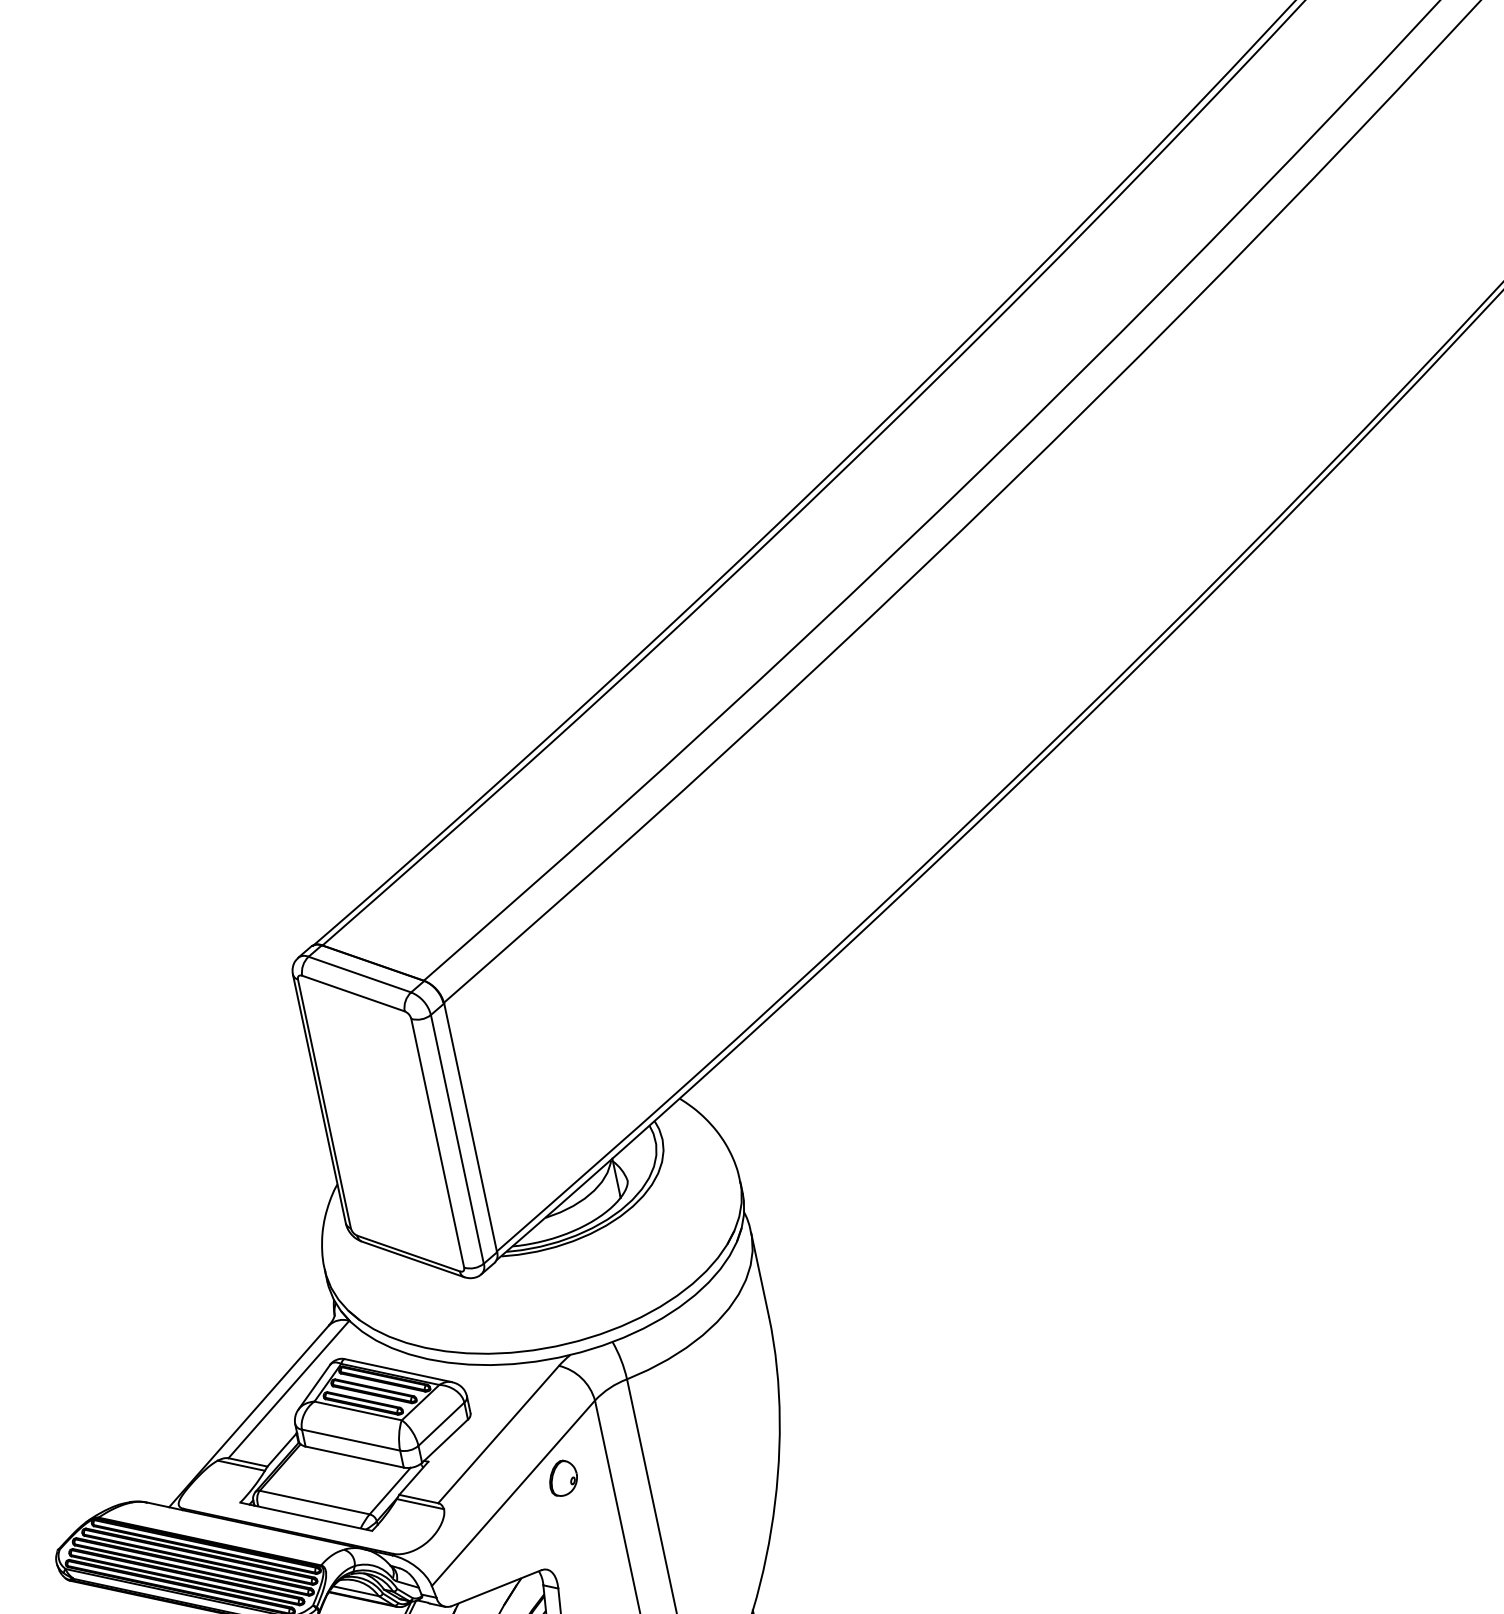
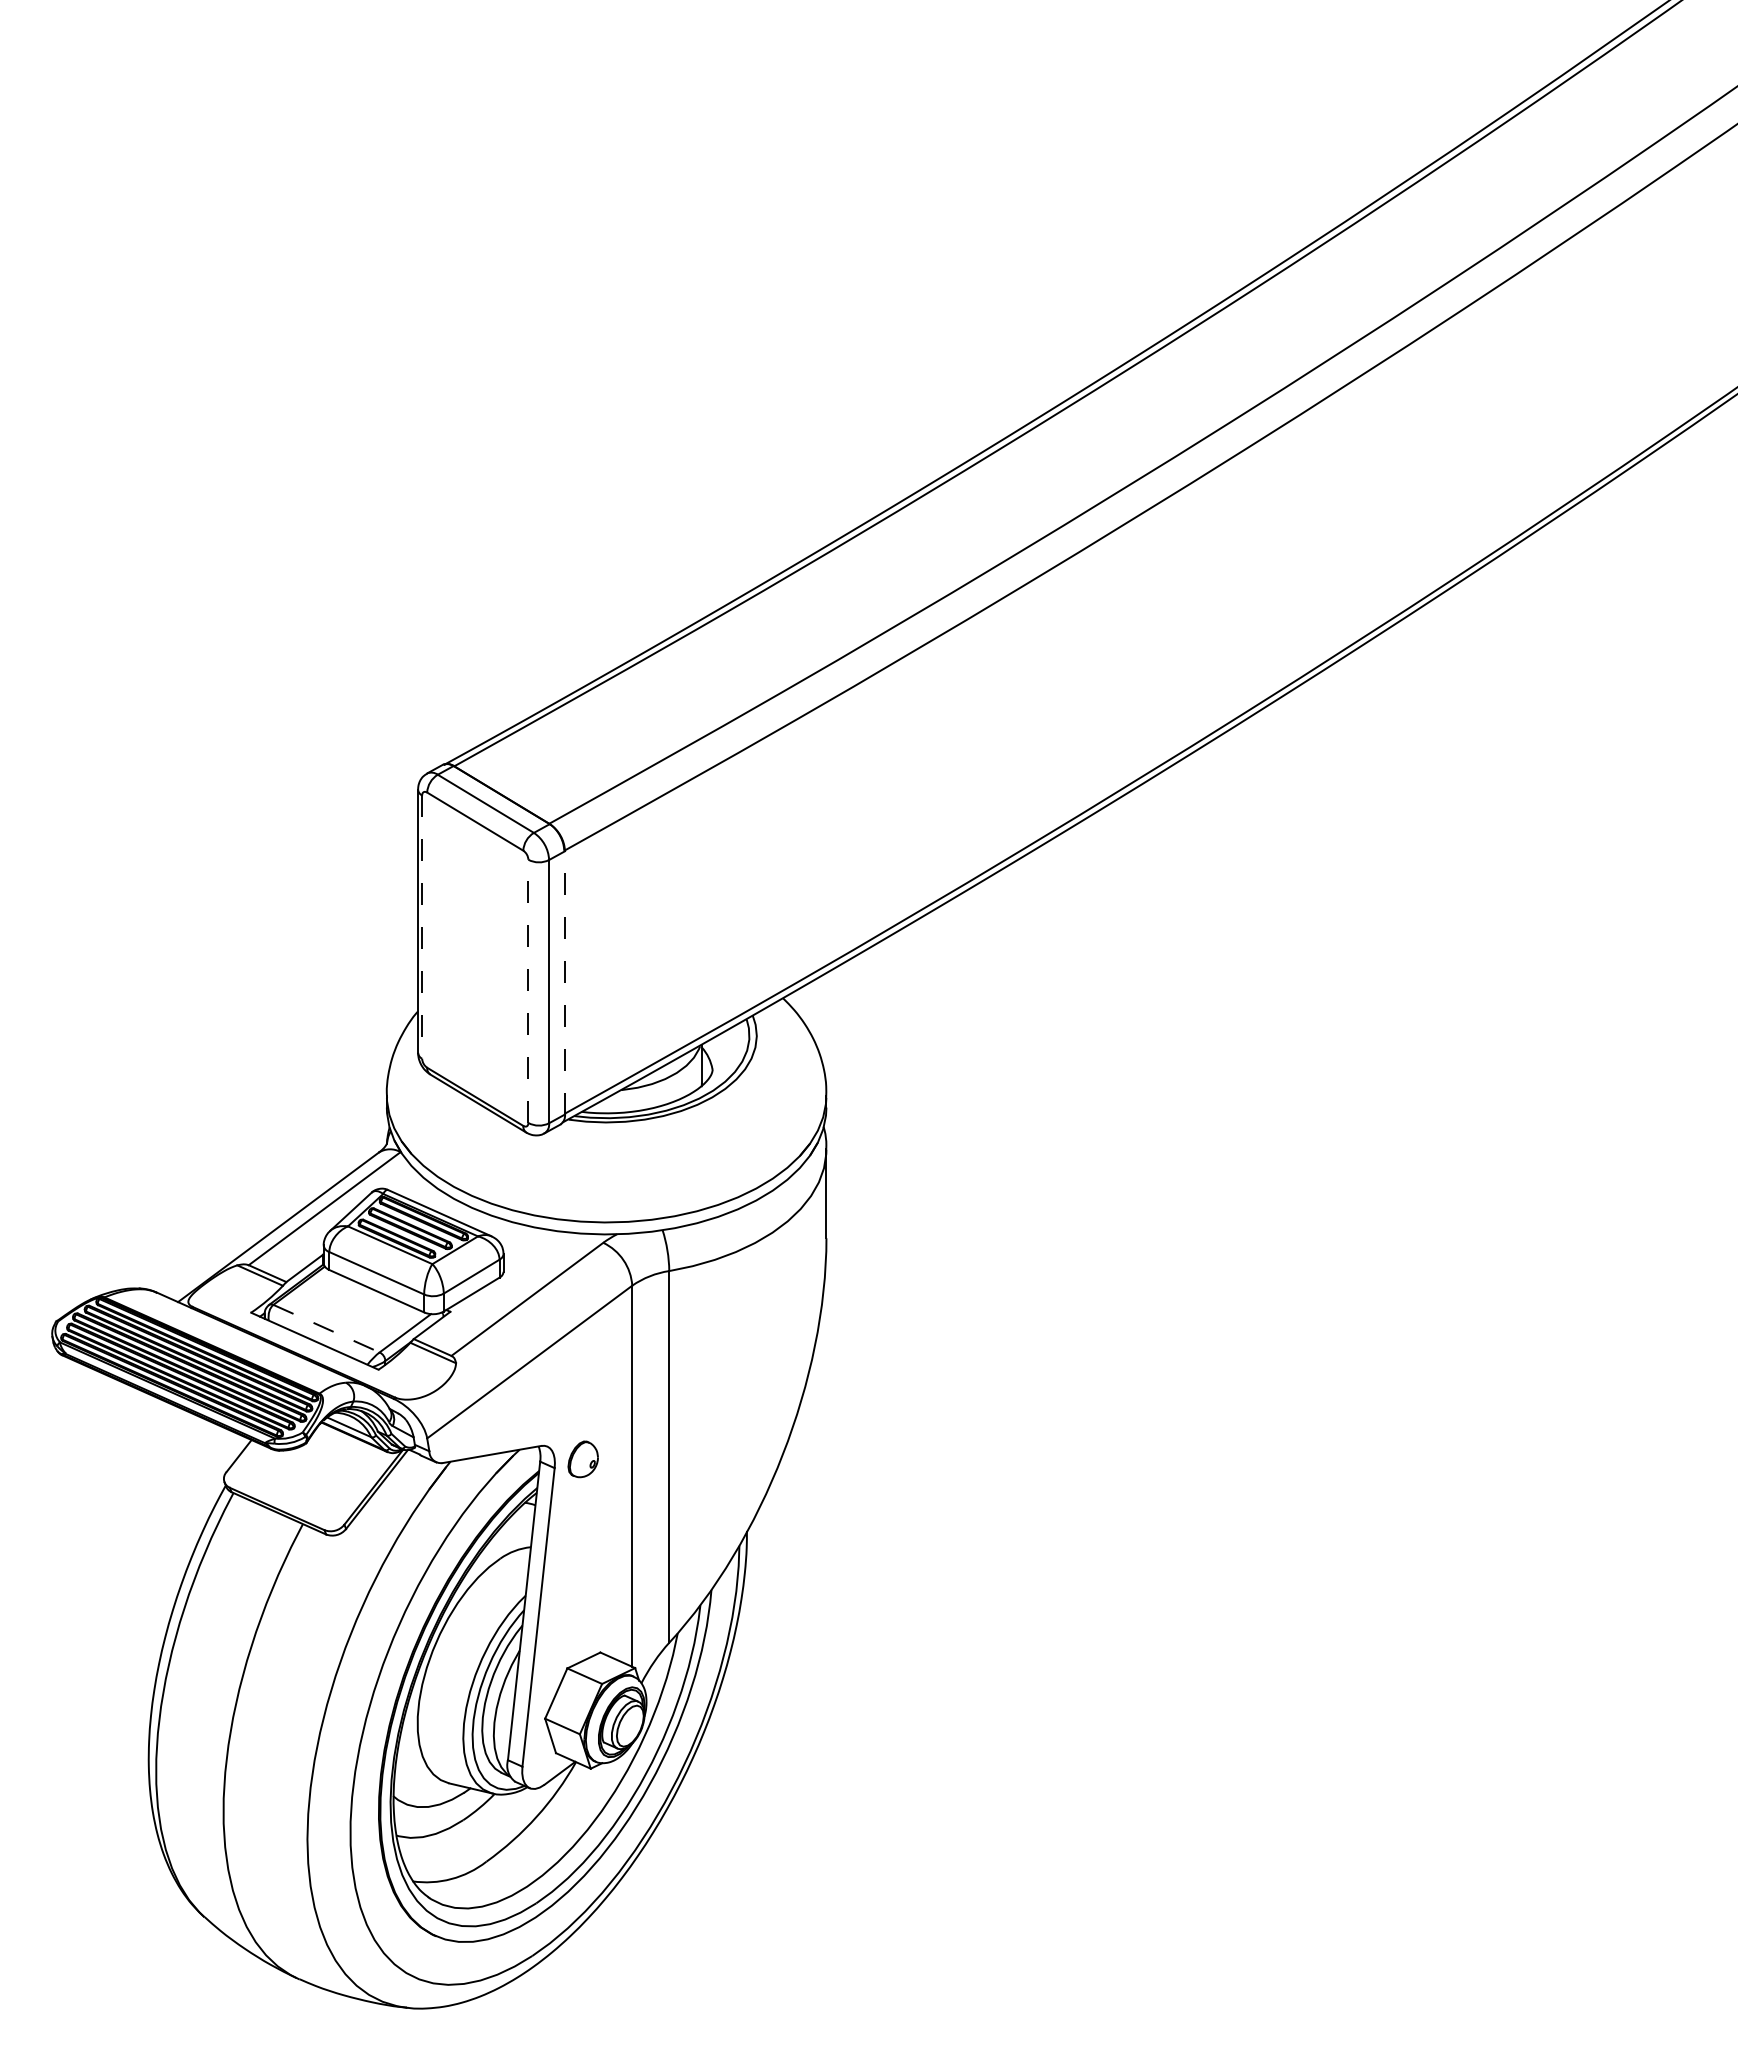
line: (324, 1104) -> (422, 927), solid -> dashed
line: (471, 1127) -> (565, 982), solid -> dashed
line: (437, 1143) -> (528, 991), solid -> dashed
part: (562, 1478) -> (582, 1459), moved
line: (314, 1502) -> (326, 1328), solid -> dashed

